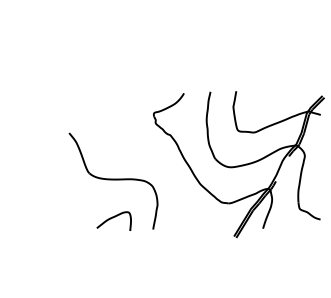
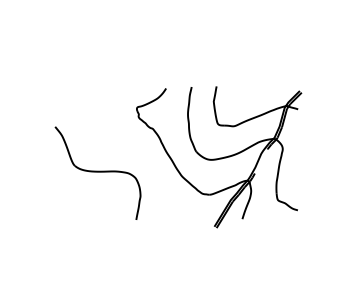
curve: (112, 218) -> (97, 209), removed

